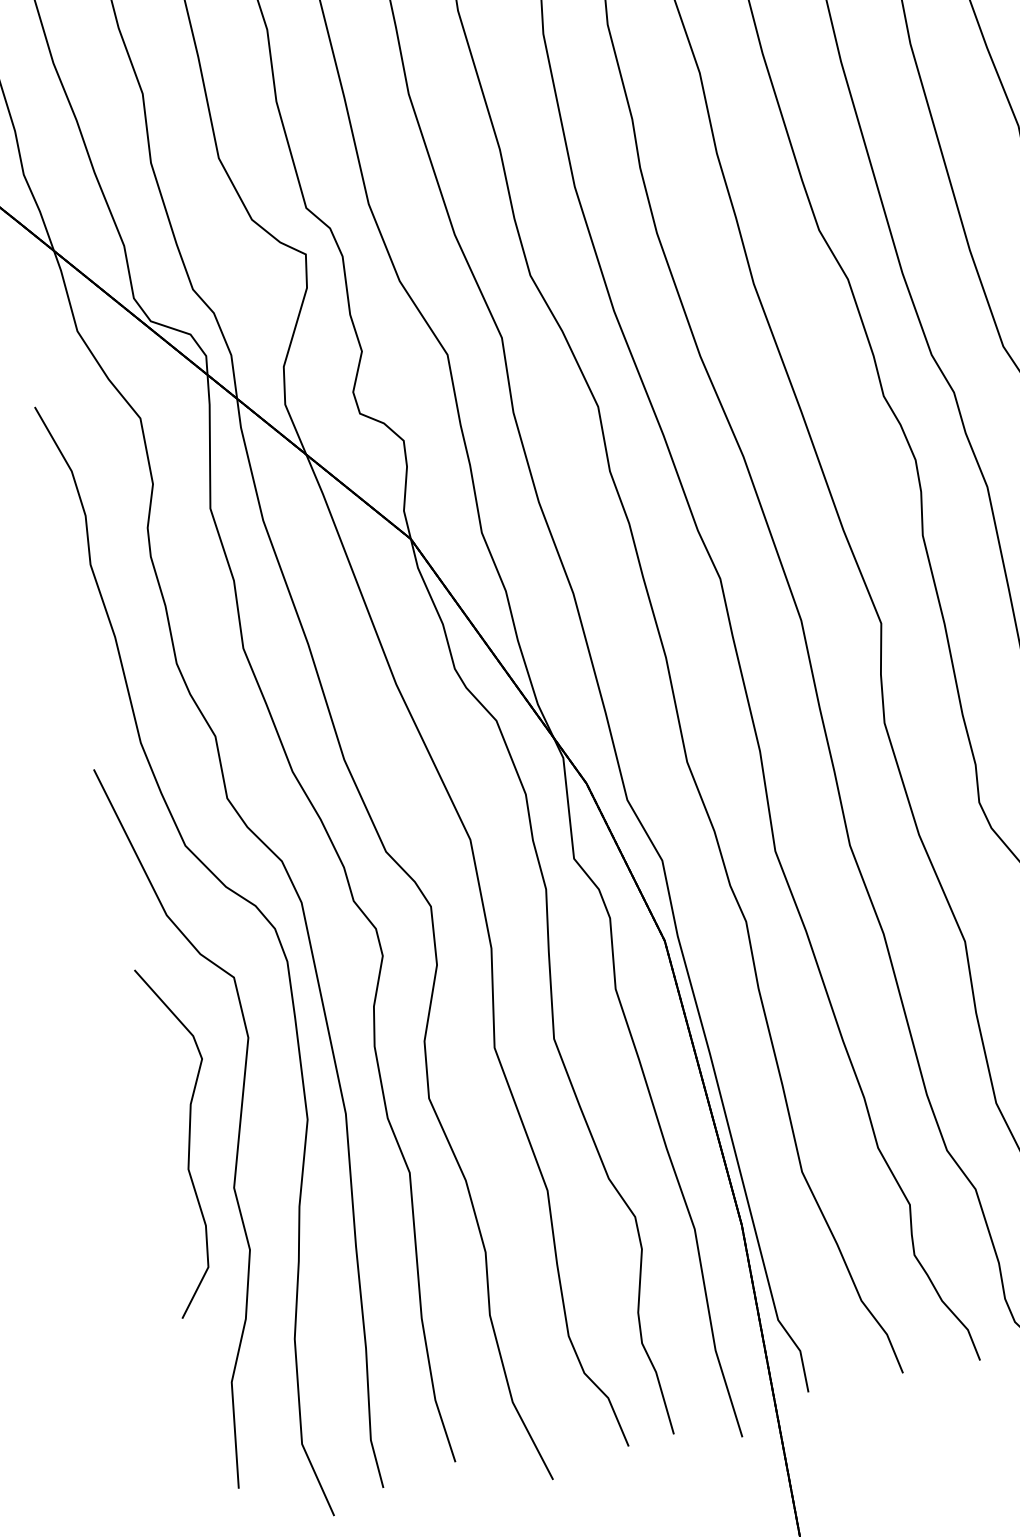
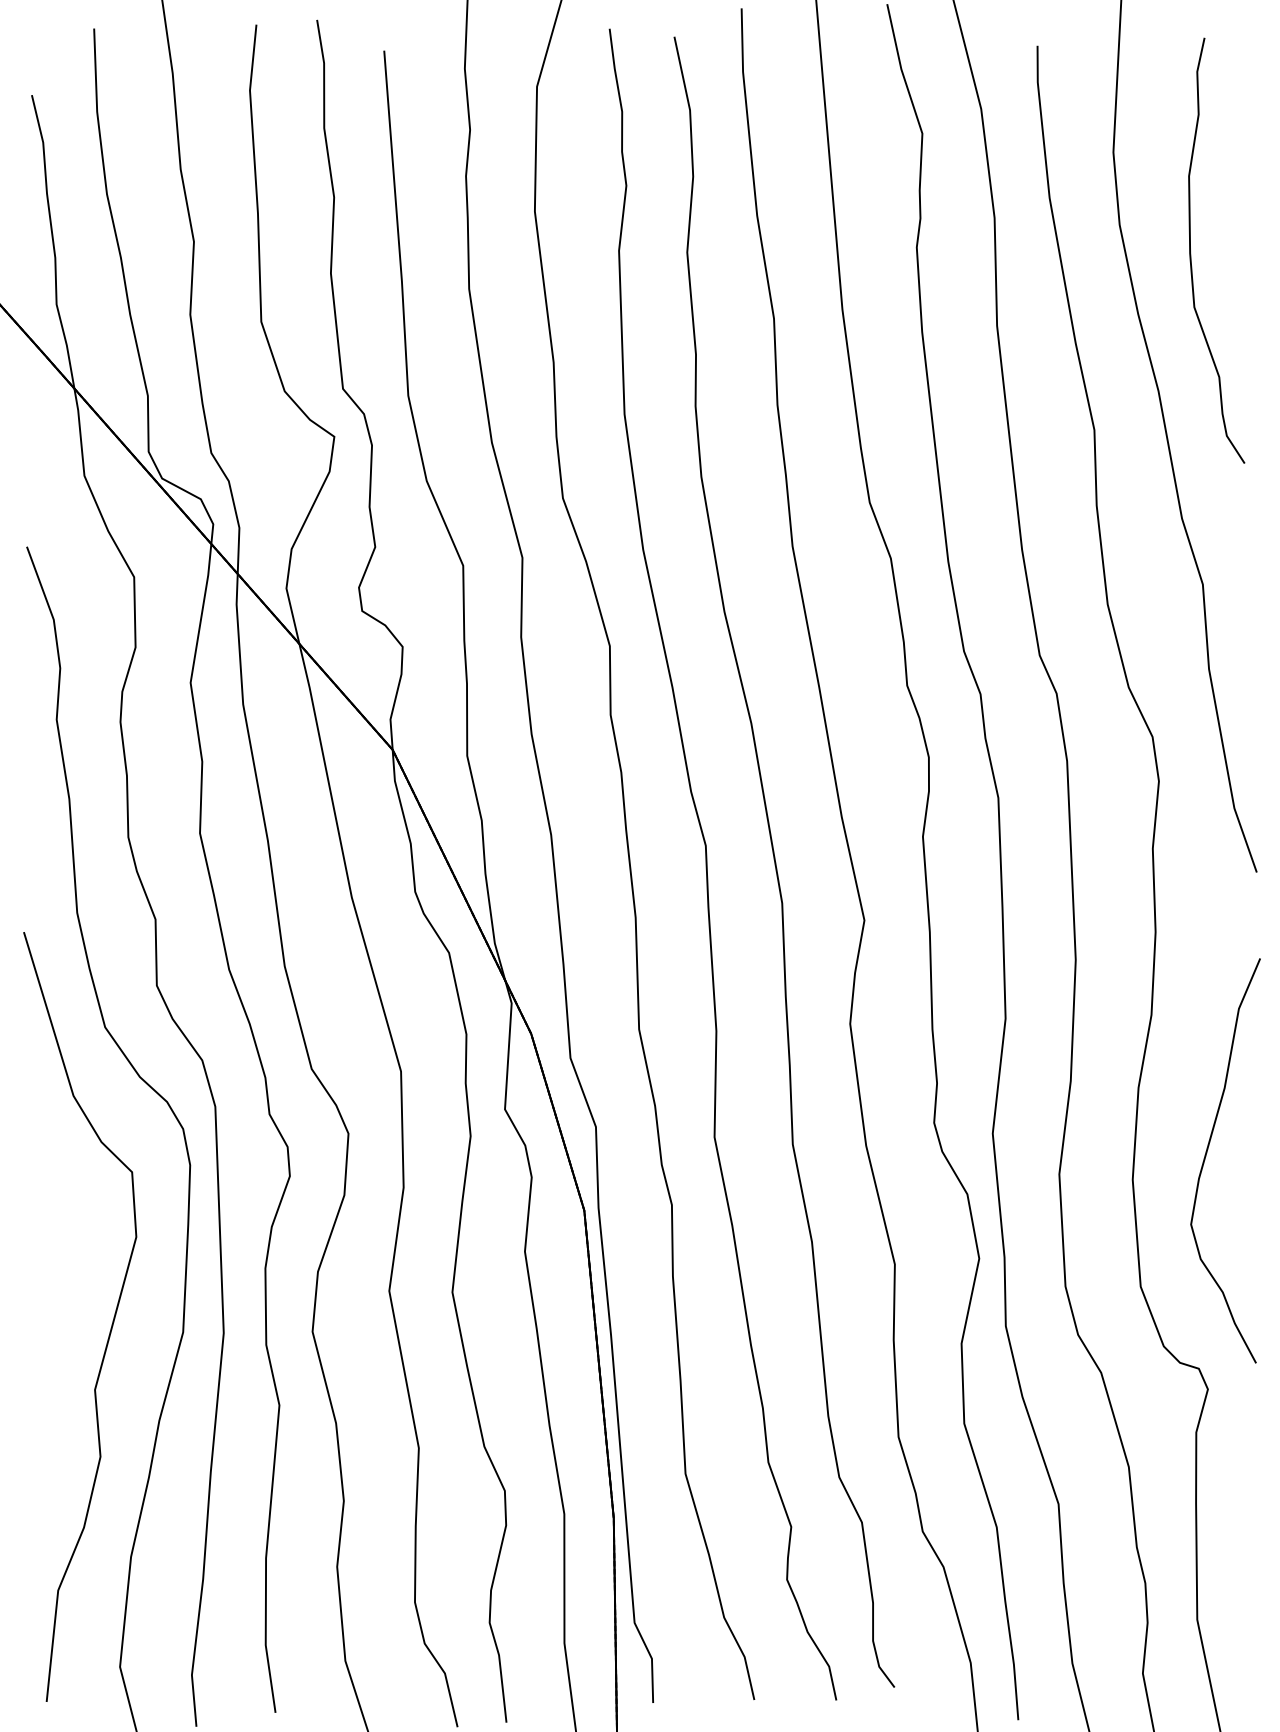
curve: (188, 1139) -> (56, 1331), removed

